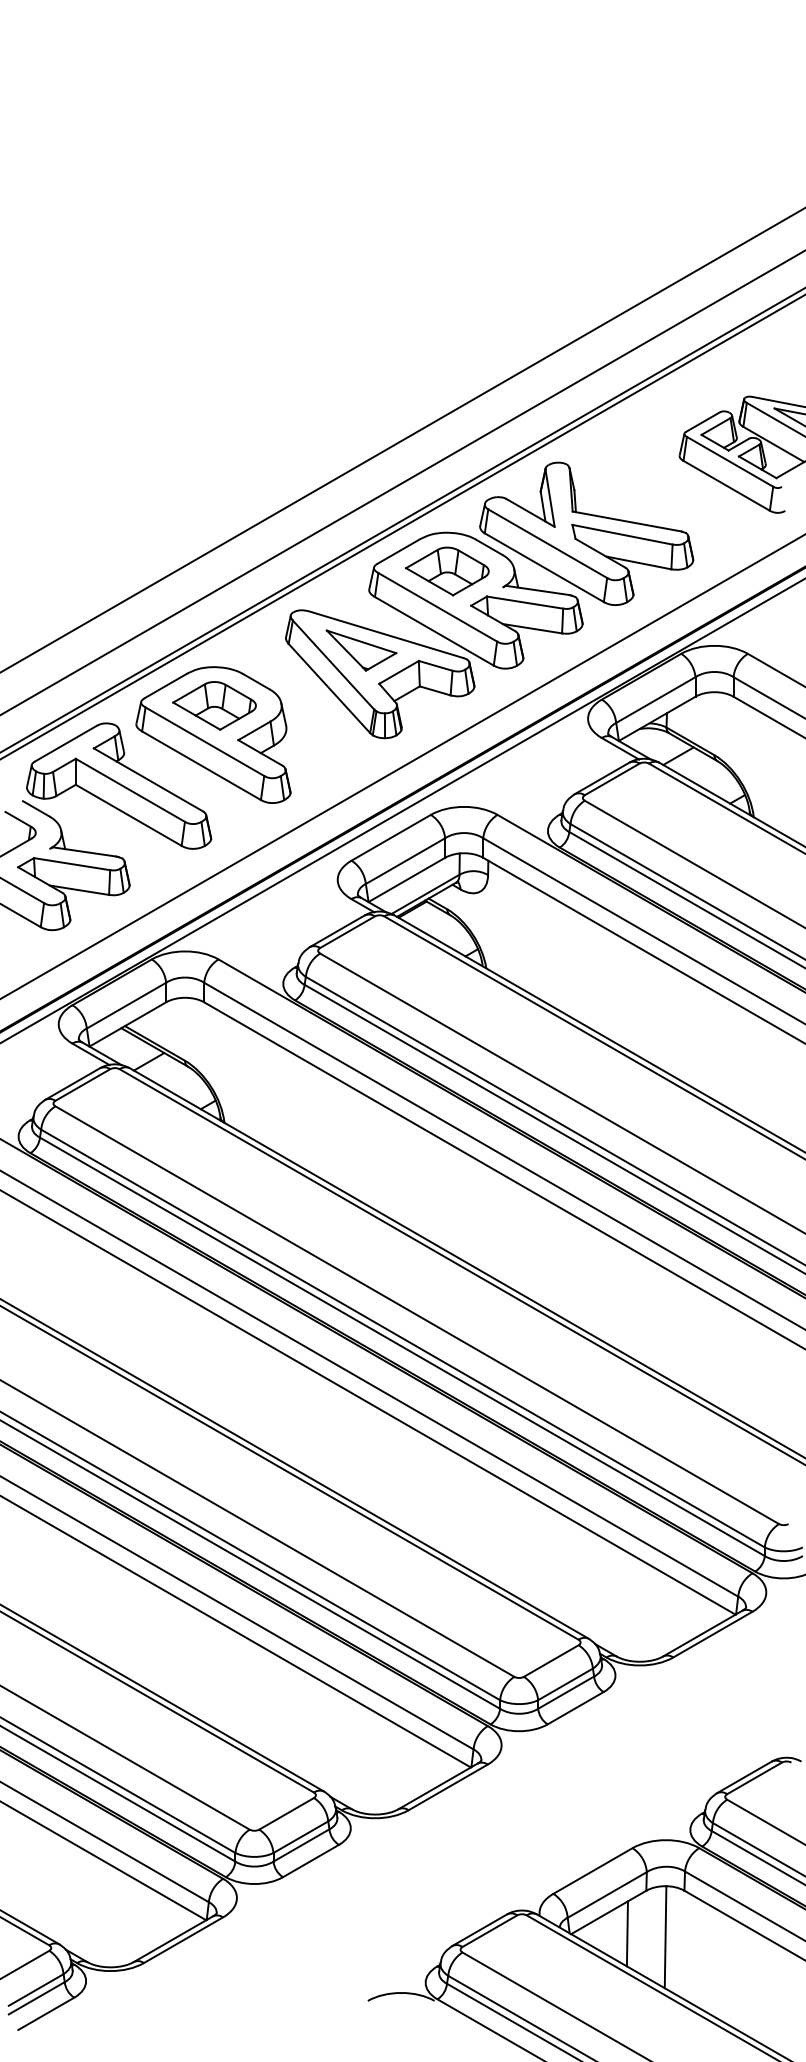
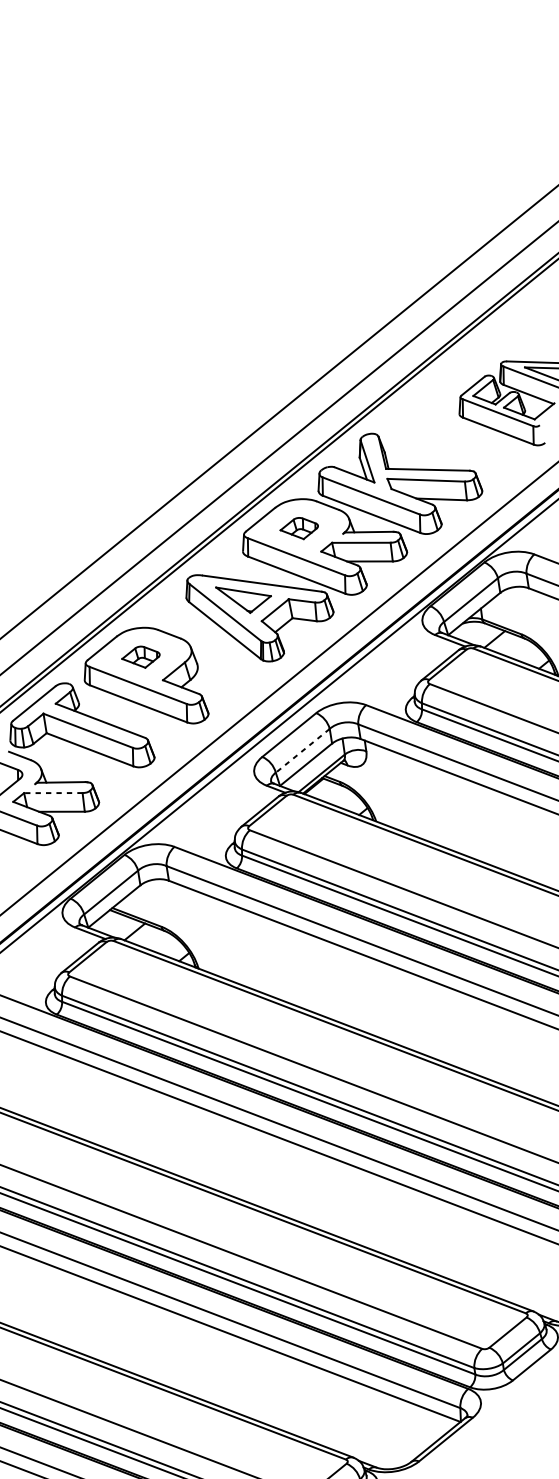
part: (447, 571) -> (299, 528), size x0.6
part: (214, 705) -> (141, 657), size x0.6
line: (405, 861) -> (302, 751), solid -> dashed
line: (72, 864) -> (53, 793), solid -> dashed

